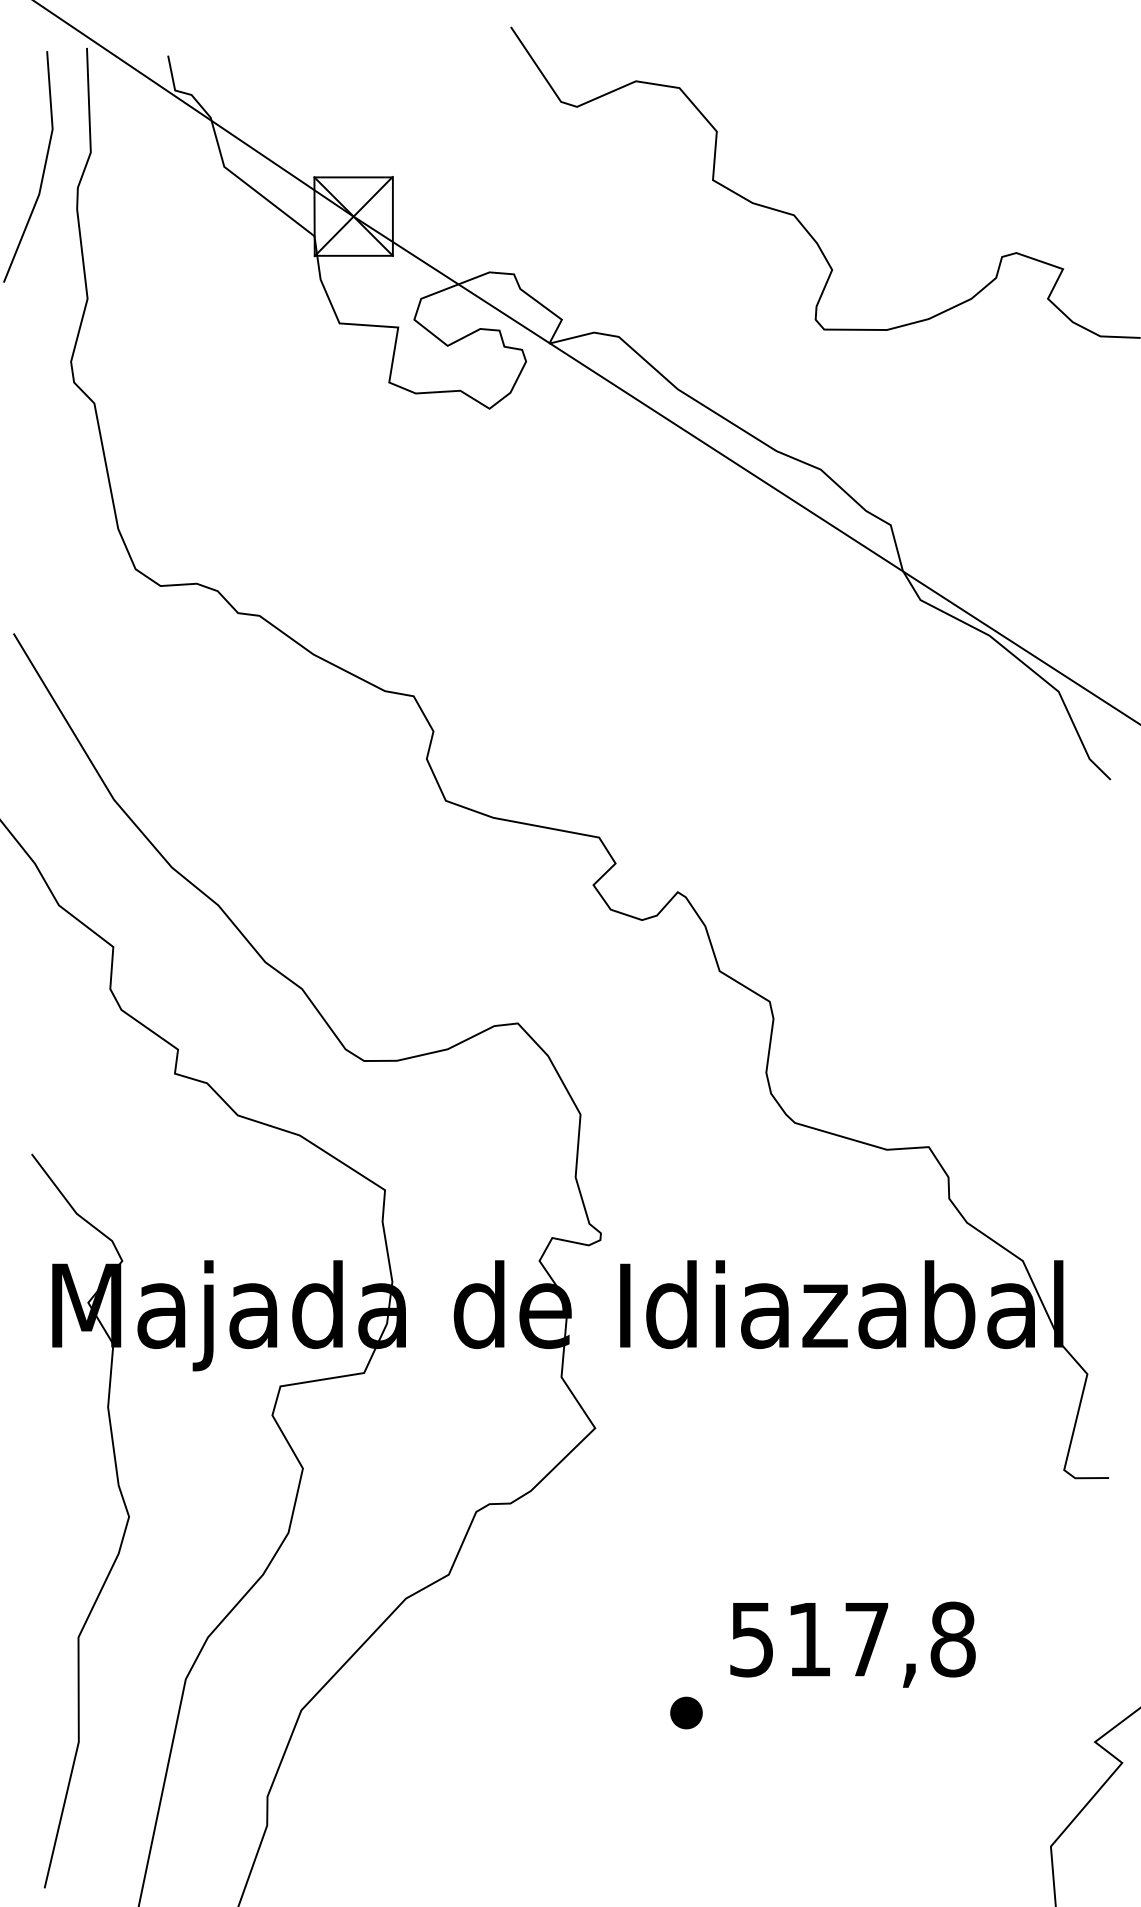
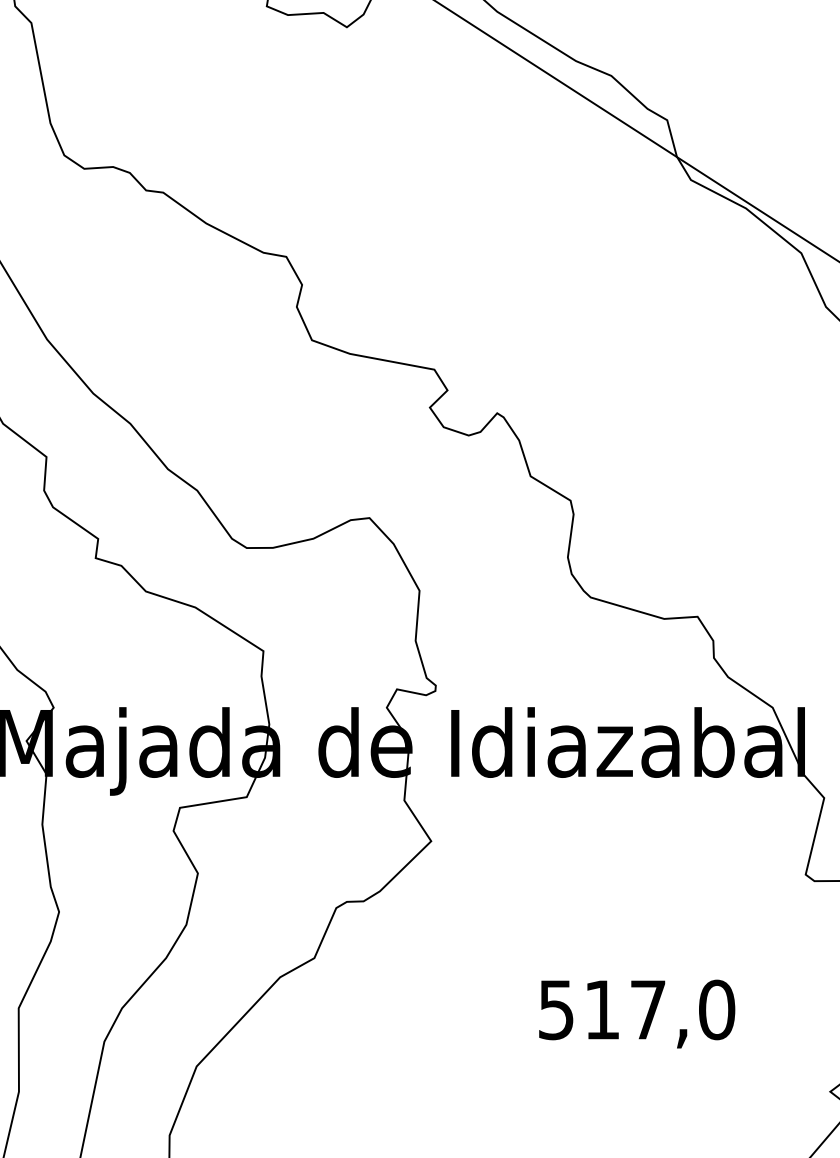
text: (952, 1639) -> (716, 1009), 517,8 -> 517,0
part: (686, 1712) -> (504, 1068), removed

